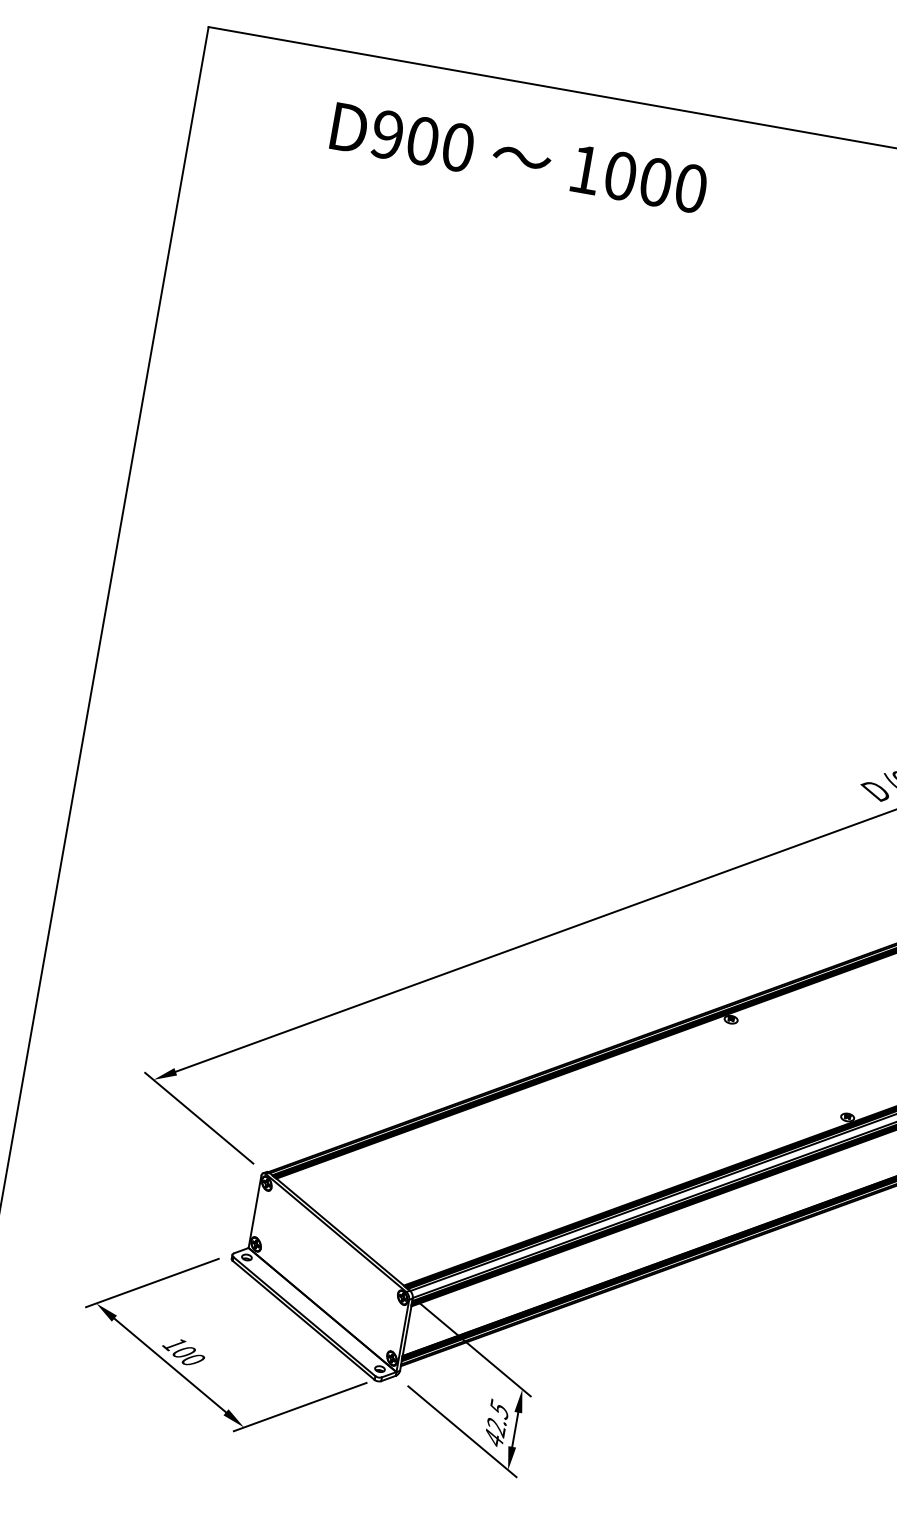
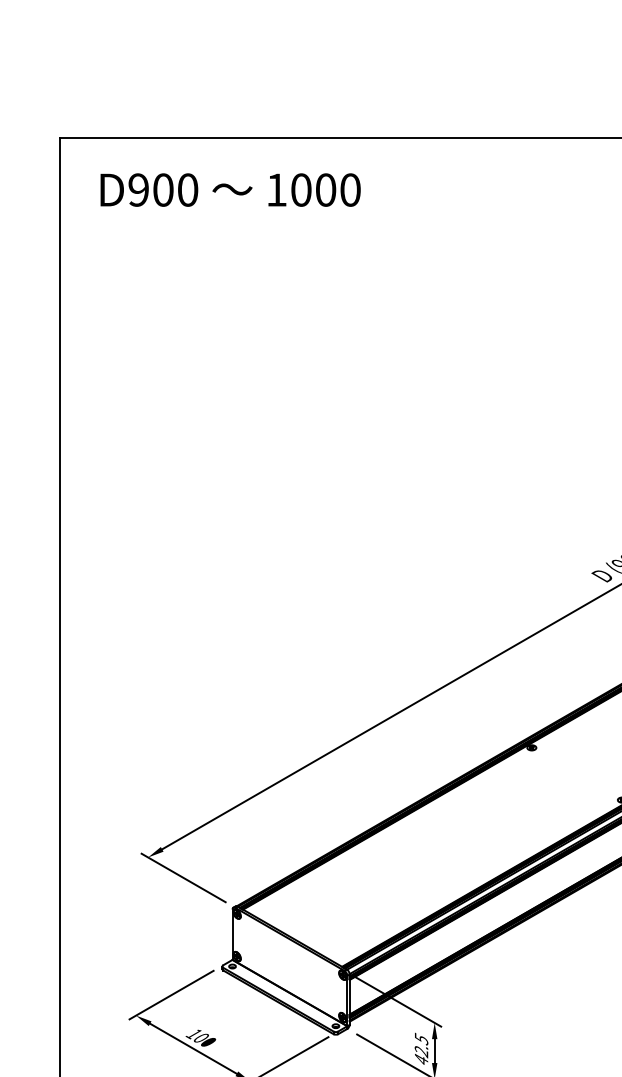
text: (519, 157) -> (230, 189), moved

